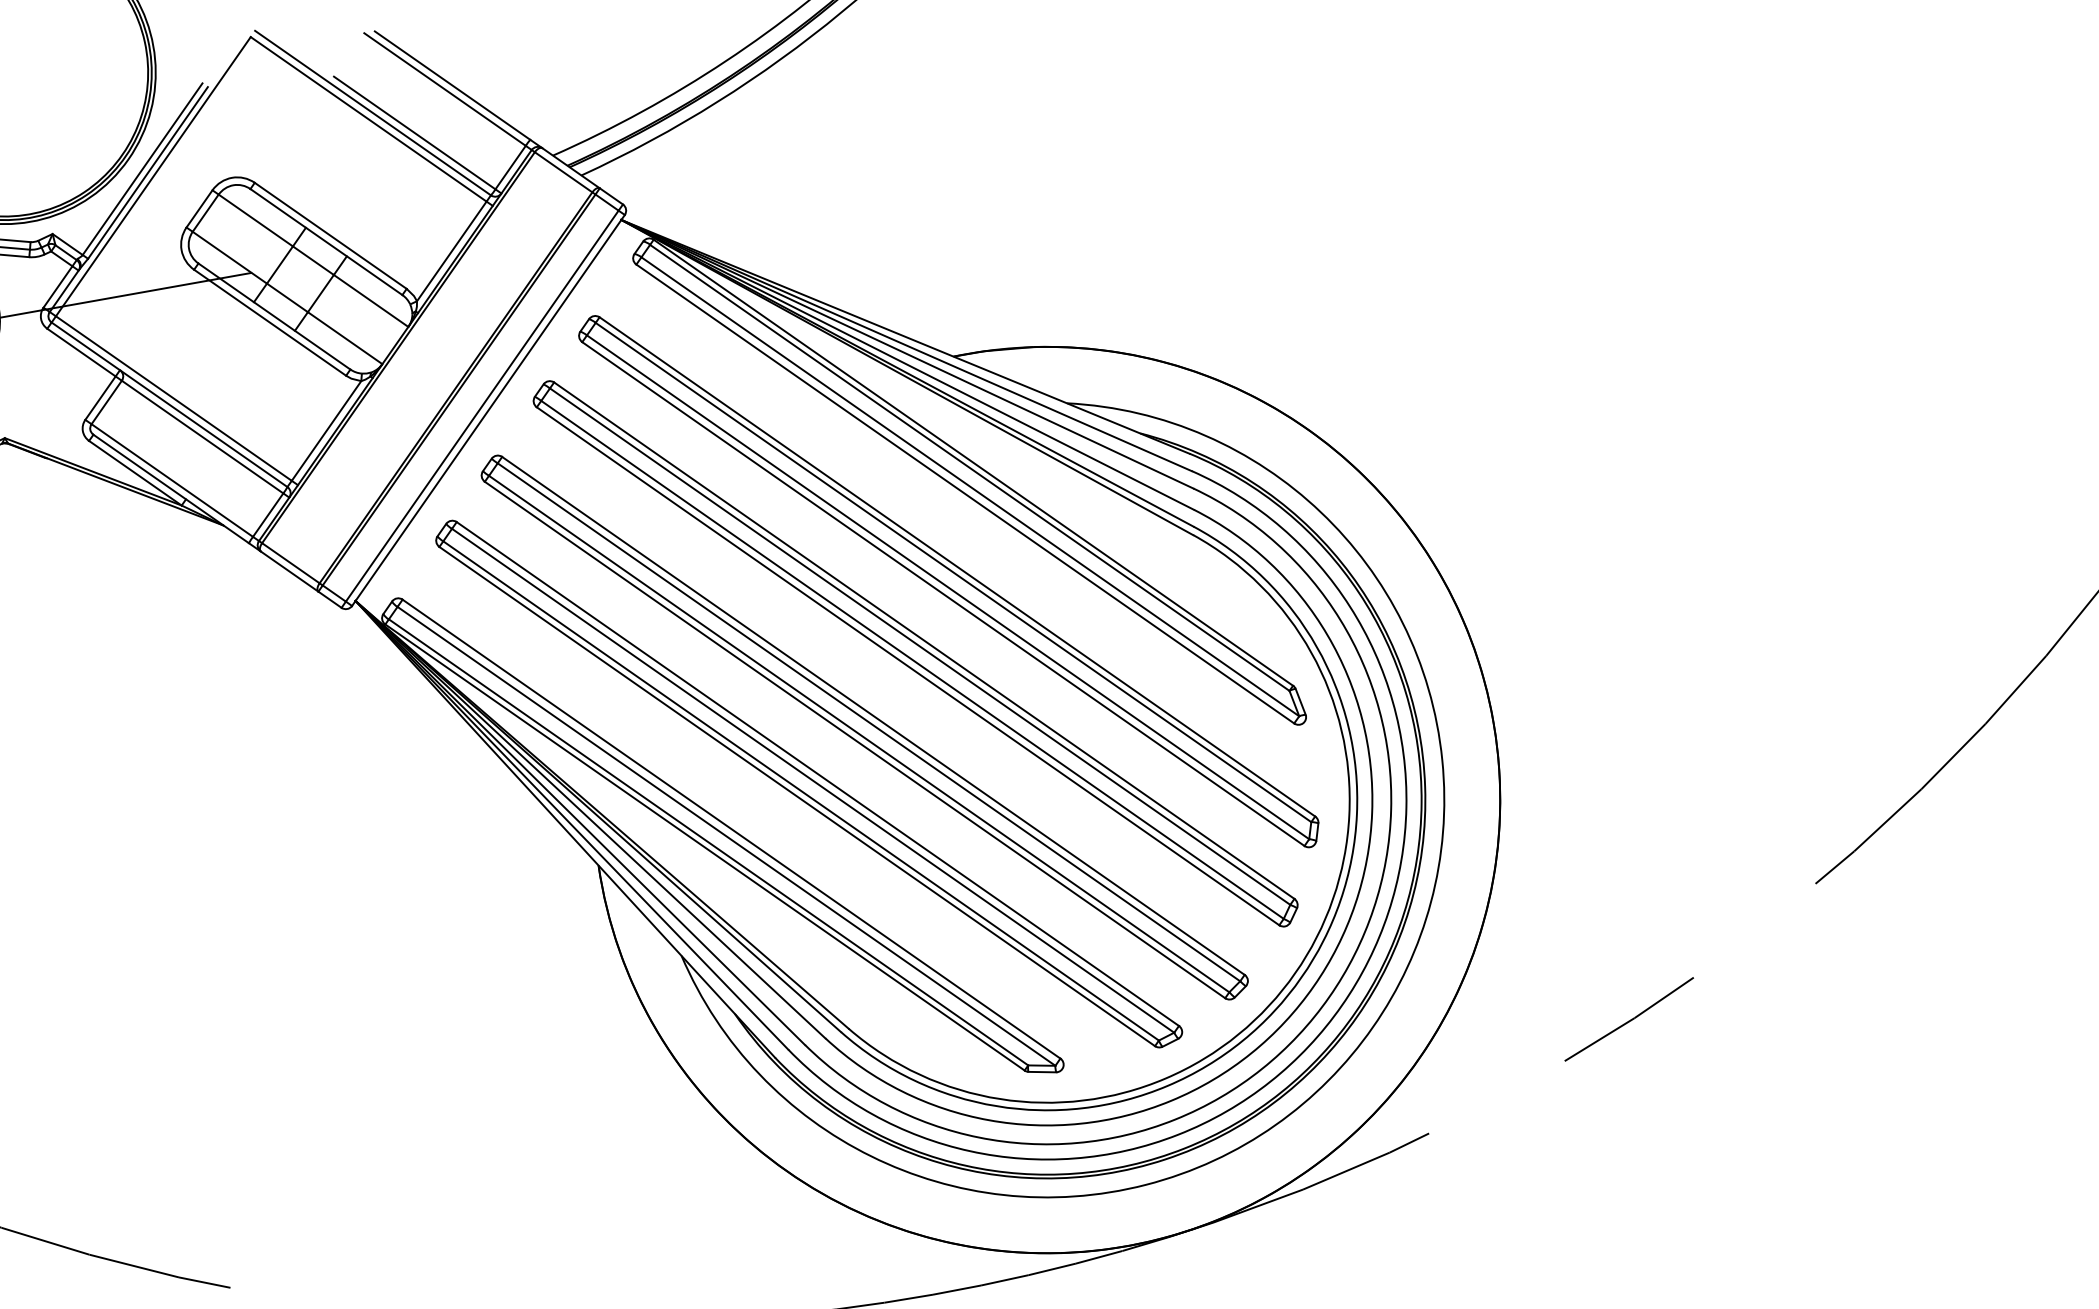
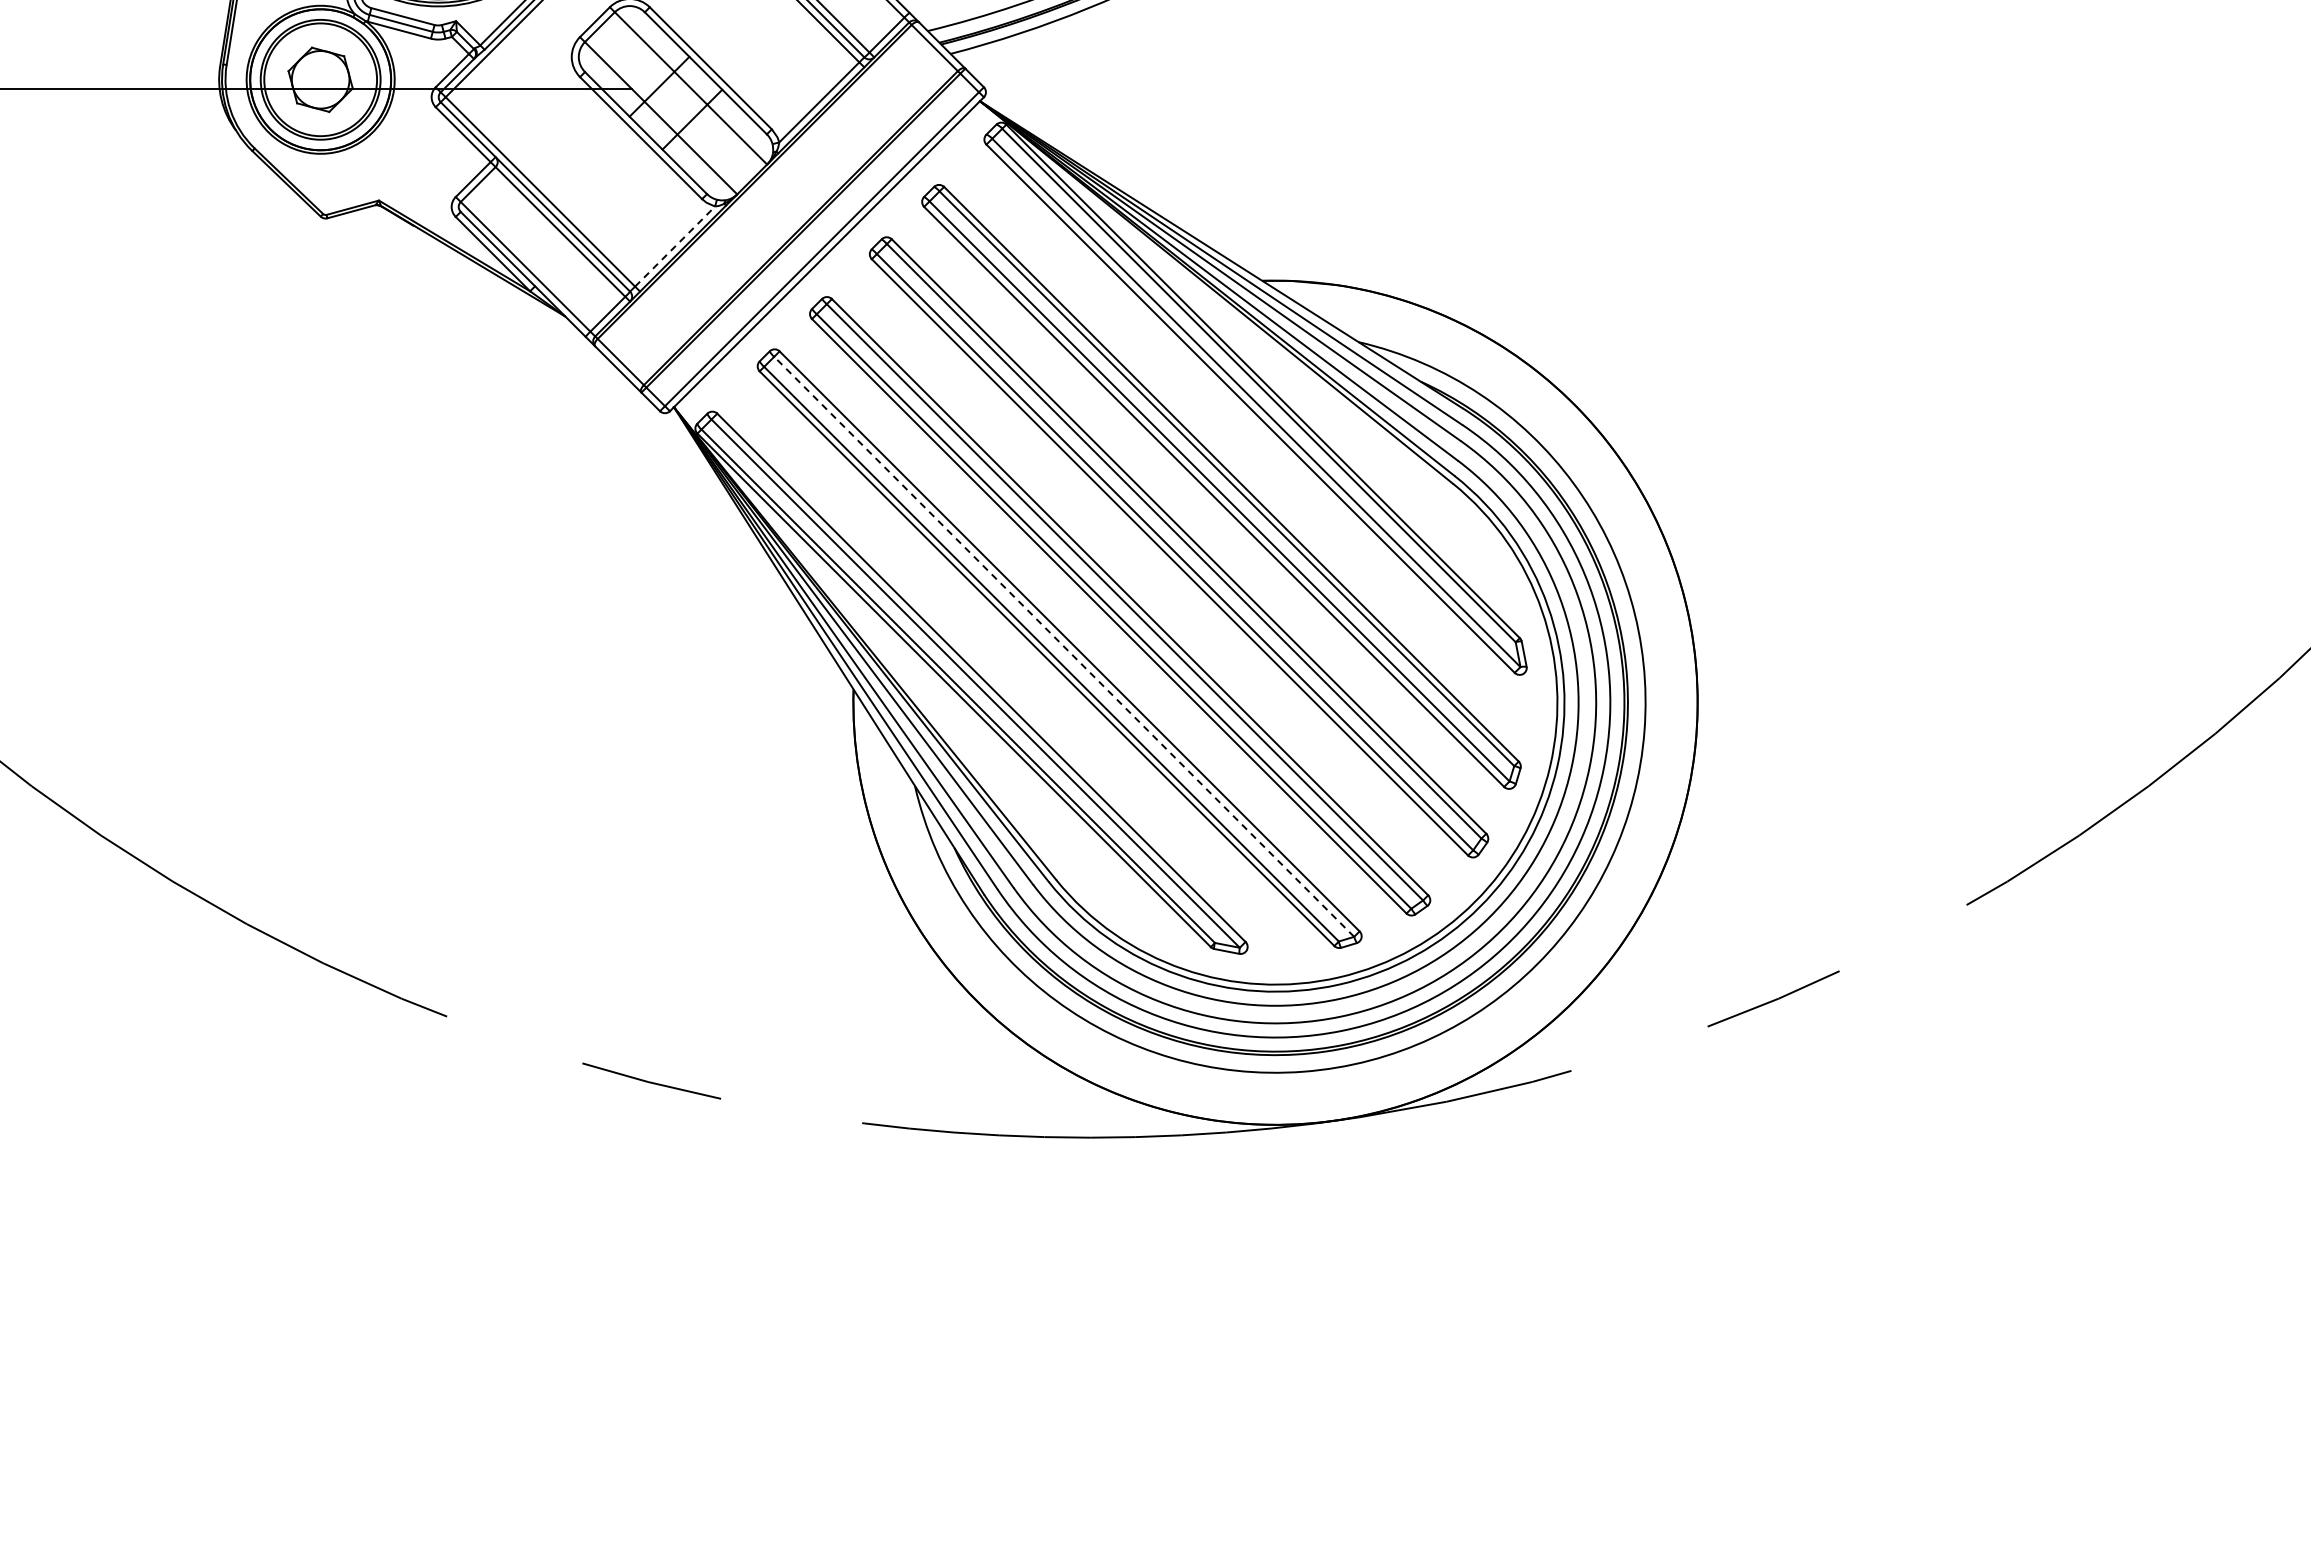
line: (326, 430) -> (675, 246), solid -> dashed
line: (812, 780) -> (1063, 646), solid -> dashed

